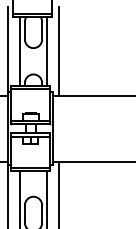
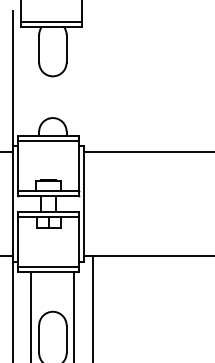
line: (20, 50) -> (32, 80), removed
line: (47, 50) -> (75, 80), removed
line: (58, 50) -> (92, 80), removed

